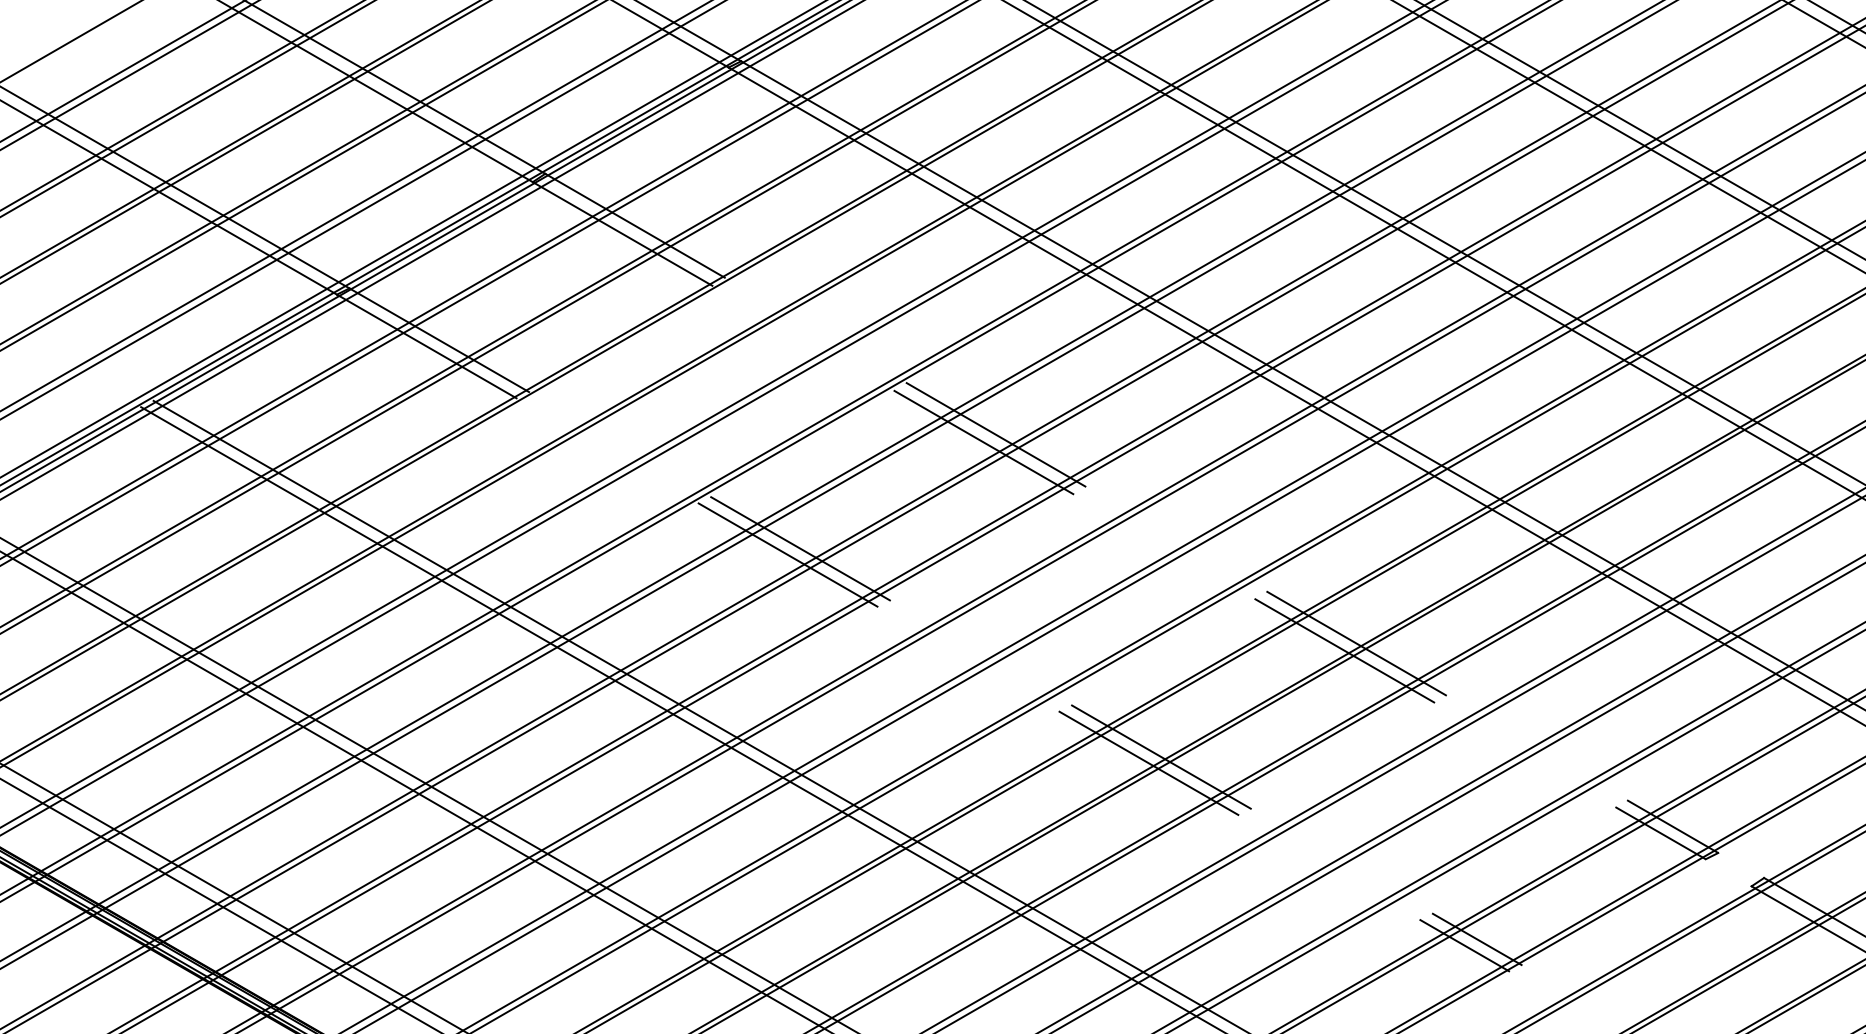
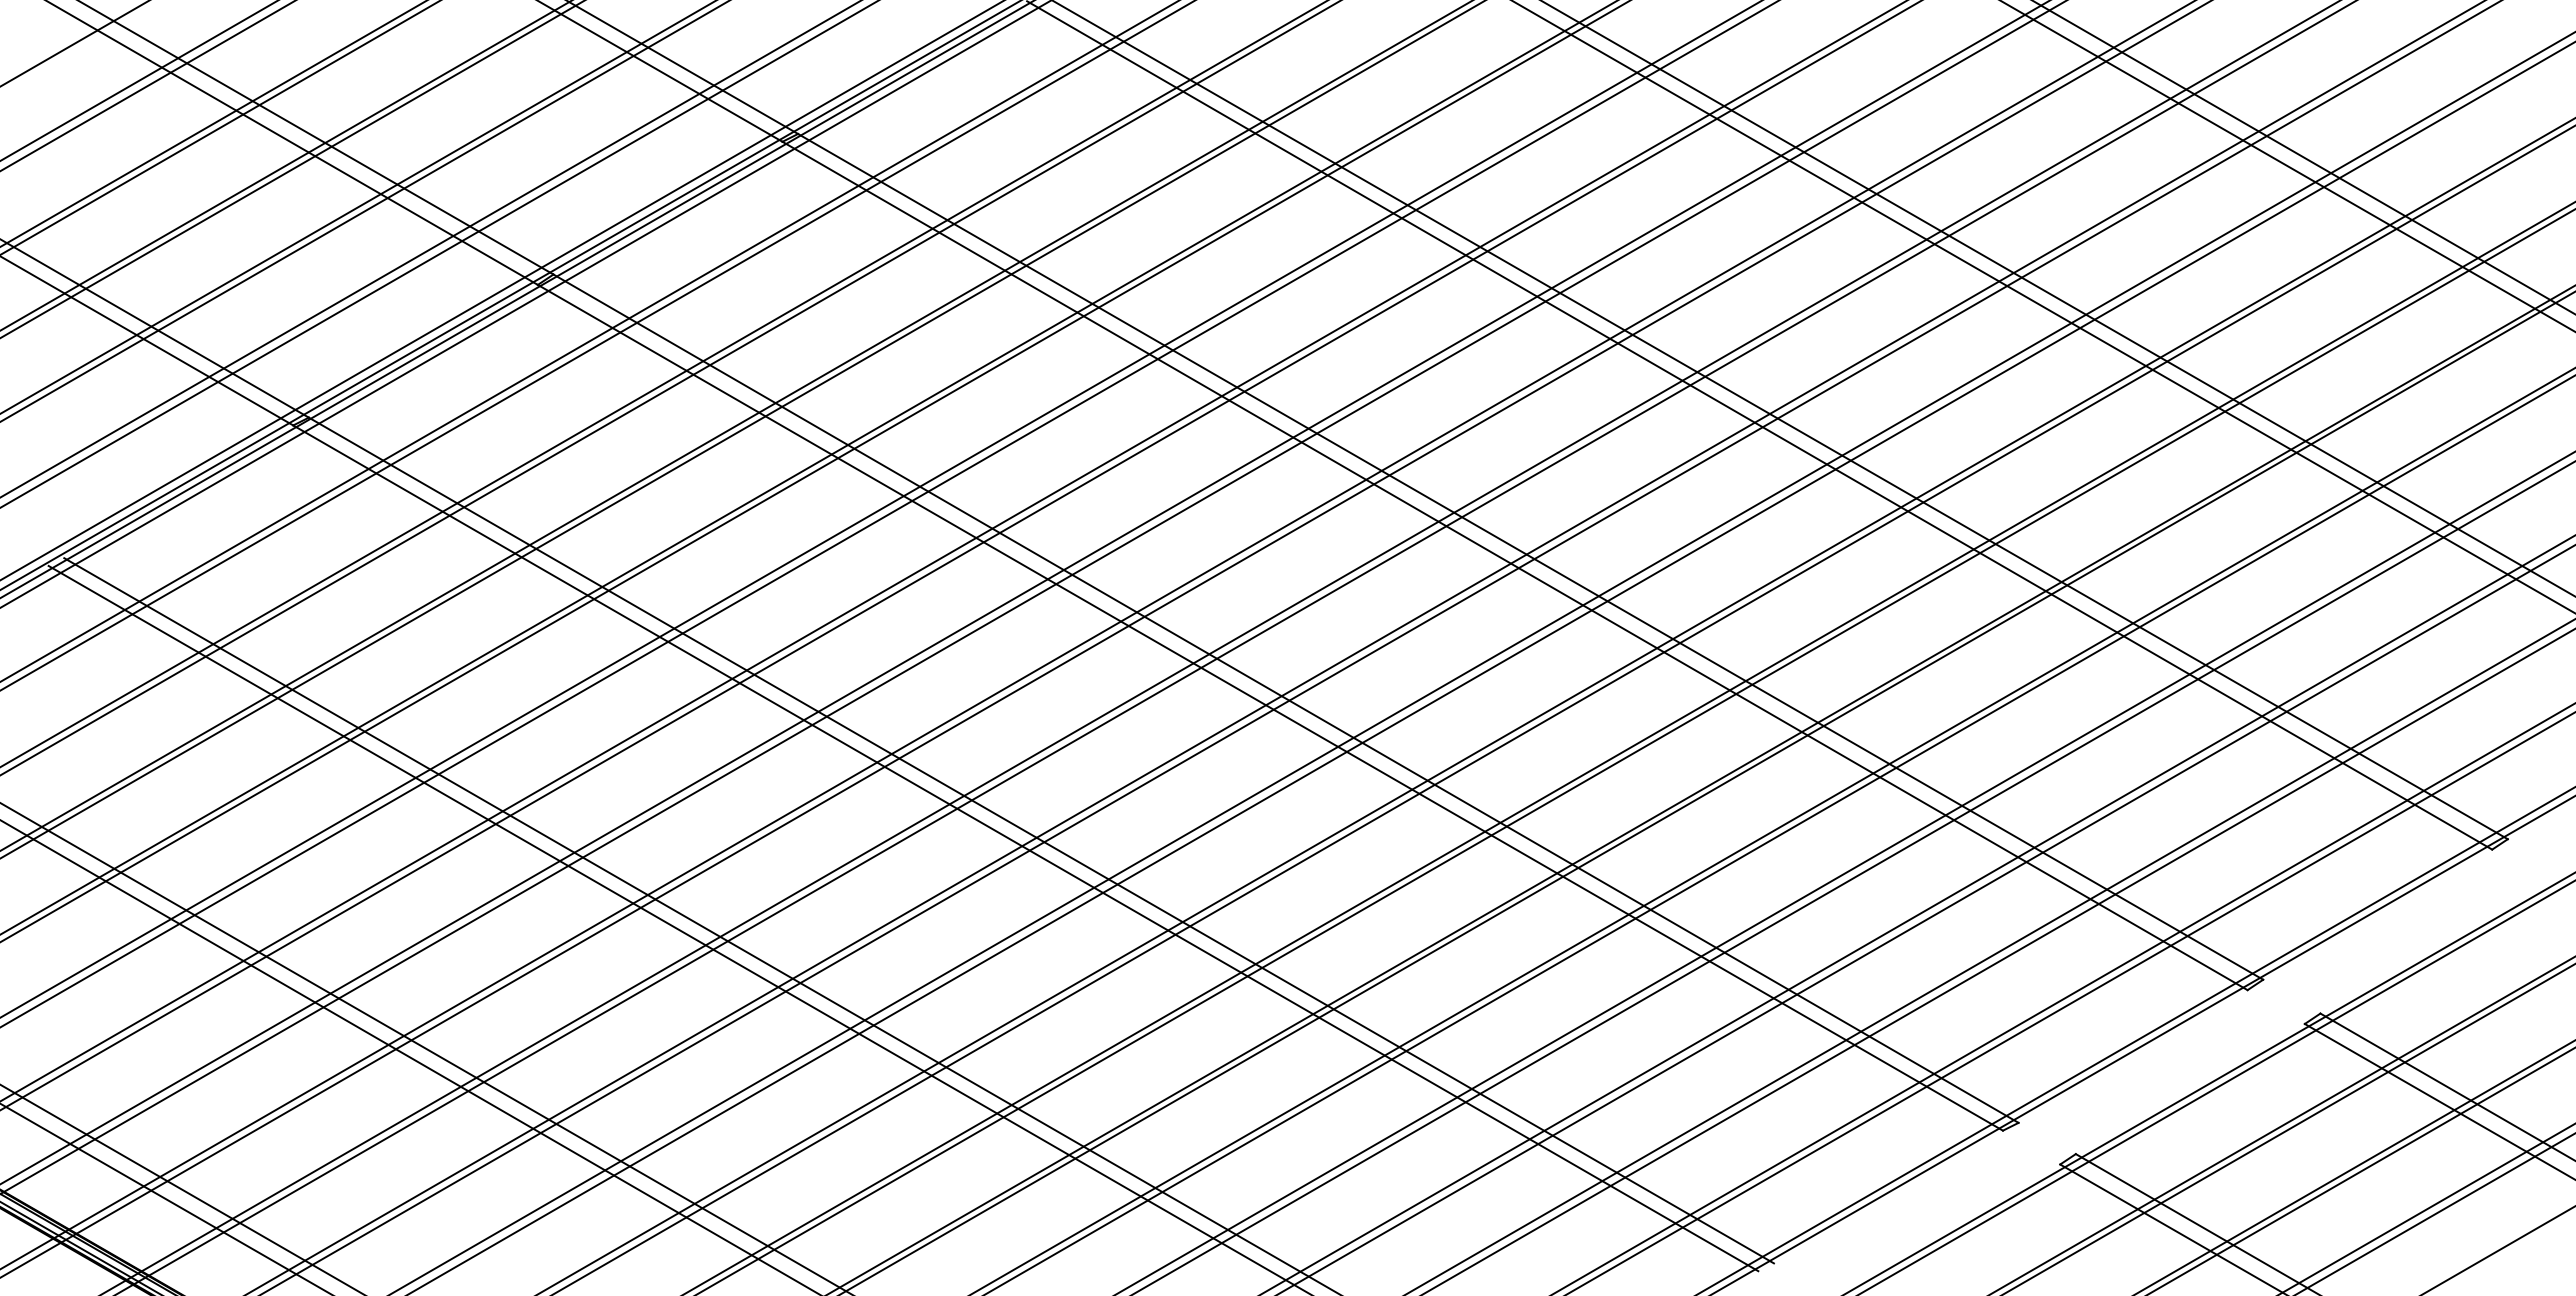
line: (1132, 513) -> (1286, 698), dashed -> solid
line: (1119, 520) -> (1270, 707), dashed -> solid
line: (936, 626) -> (1041, 840), dashed -> solid
line: (923, 633) -> (1025, 848), dashed -> solid

